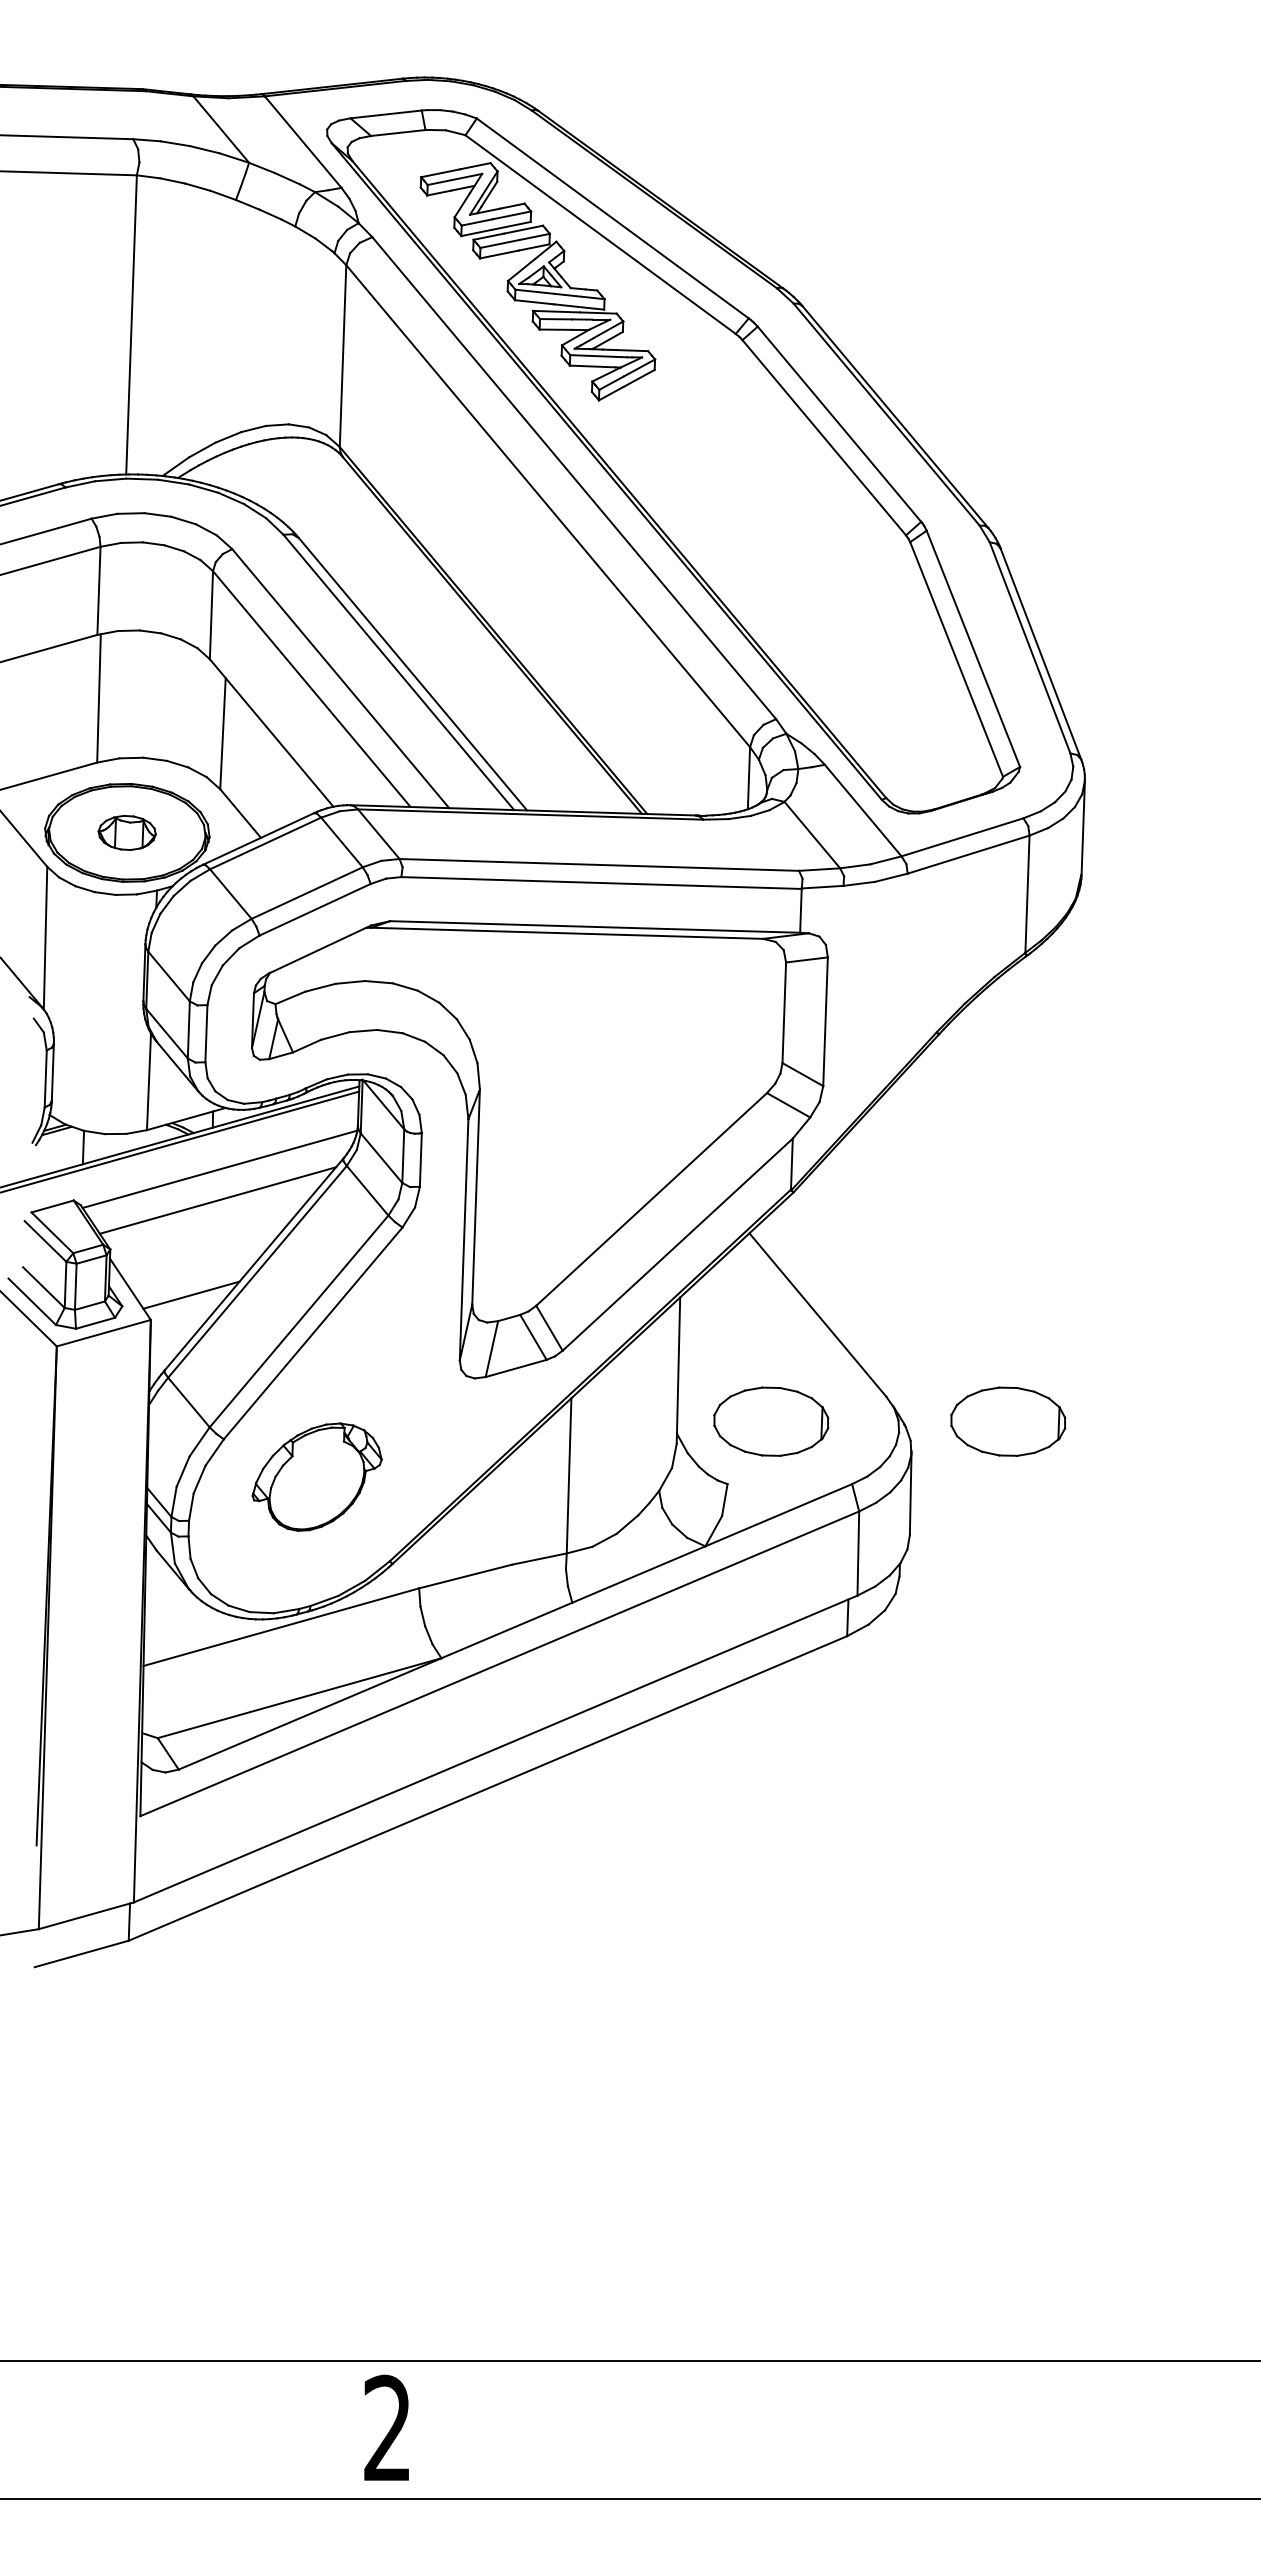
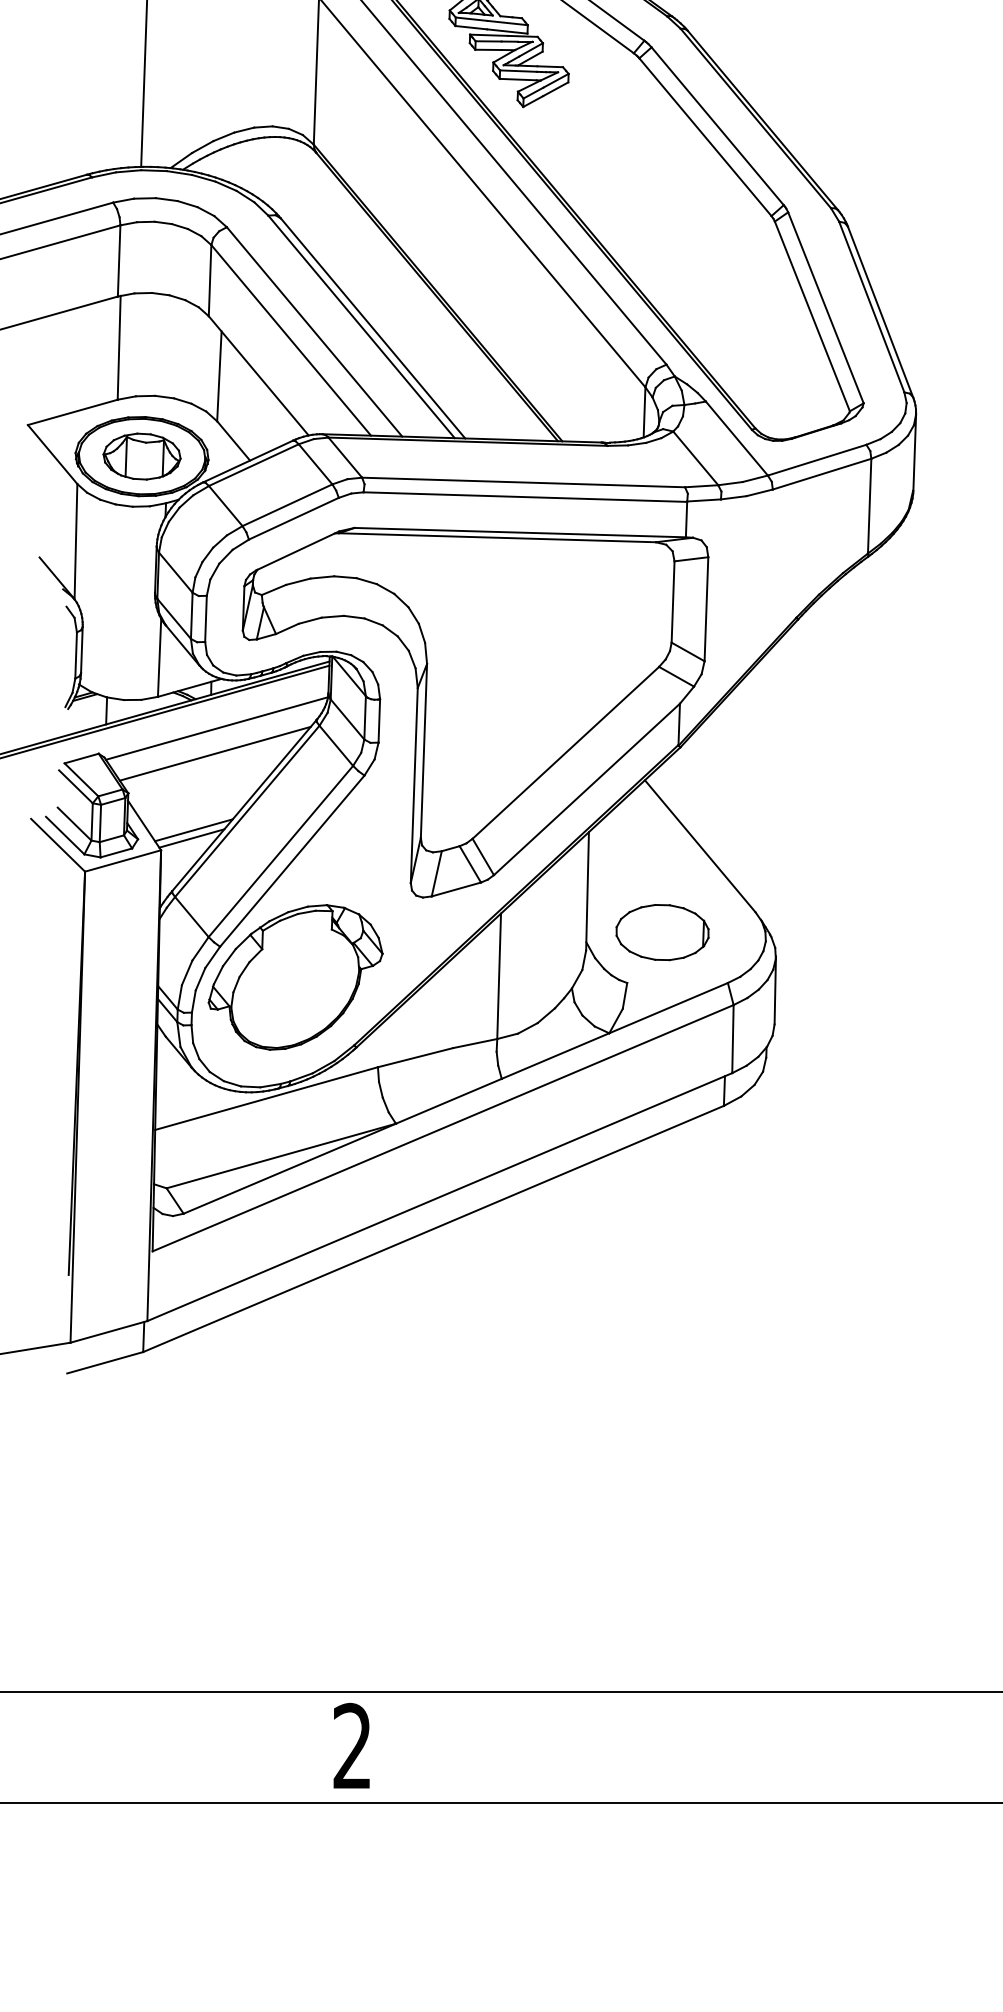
part: (126, 832) -> (141, 456), size x1.67
line: (188, 1305) -> (191, 838), added
part: (1008, 1421) -> (854, 932), removed
part: (316, 1476) -> (294, 976), size x1.67

